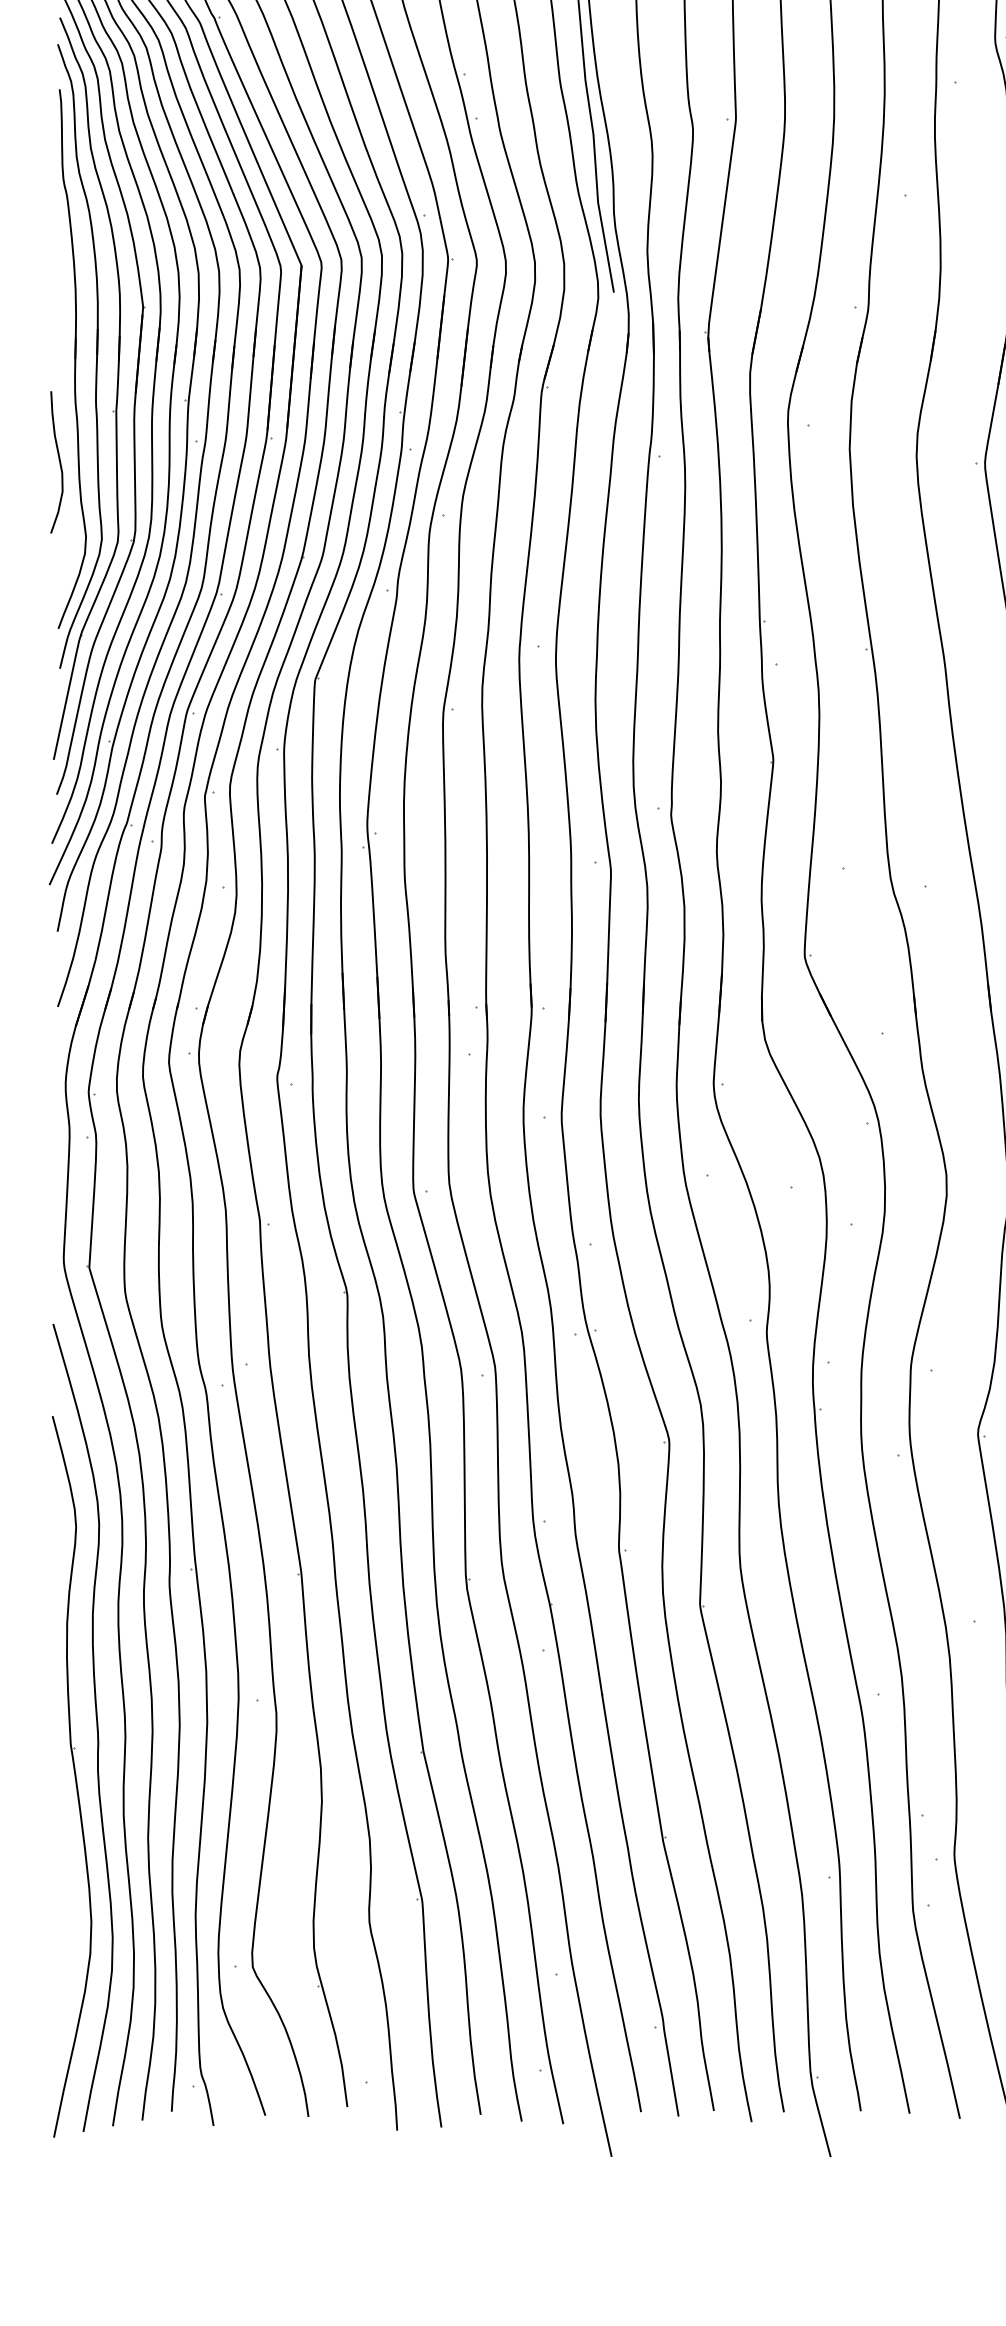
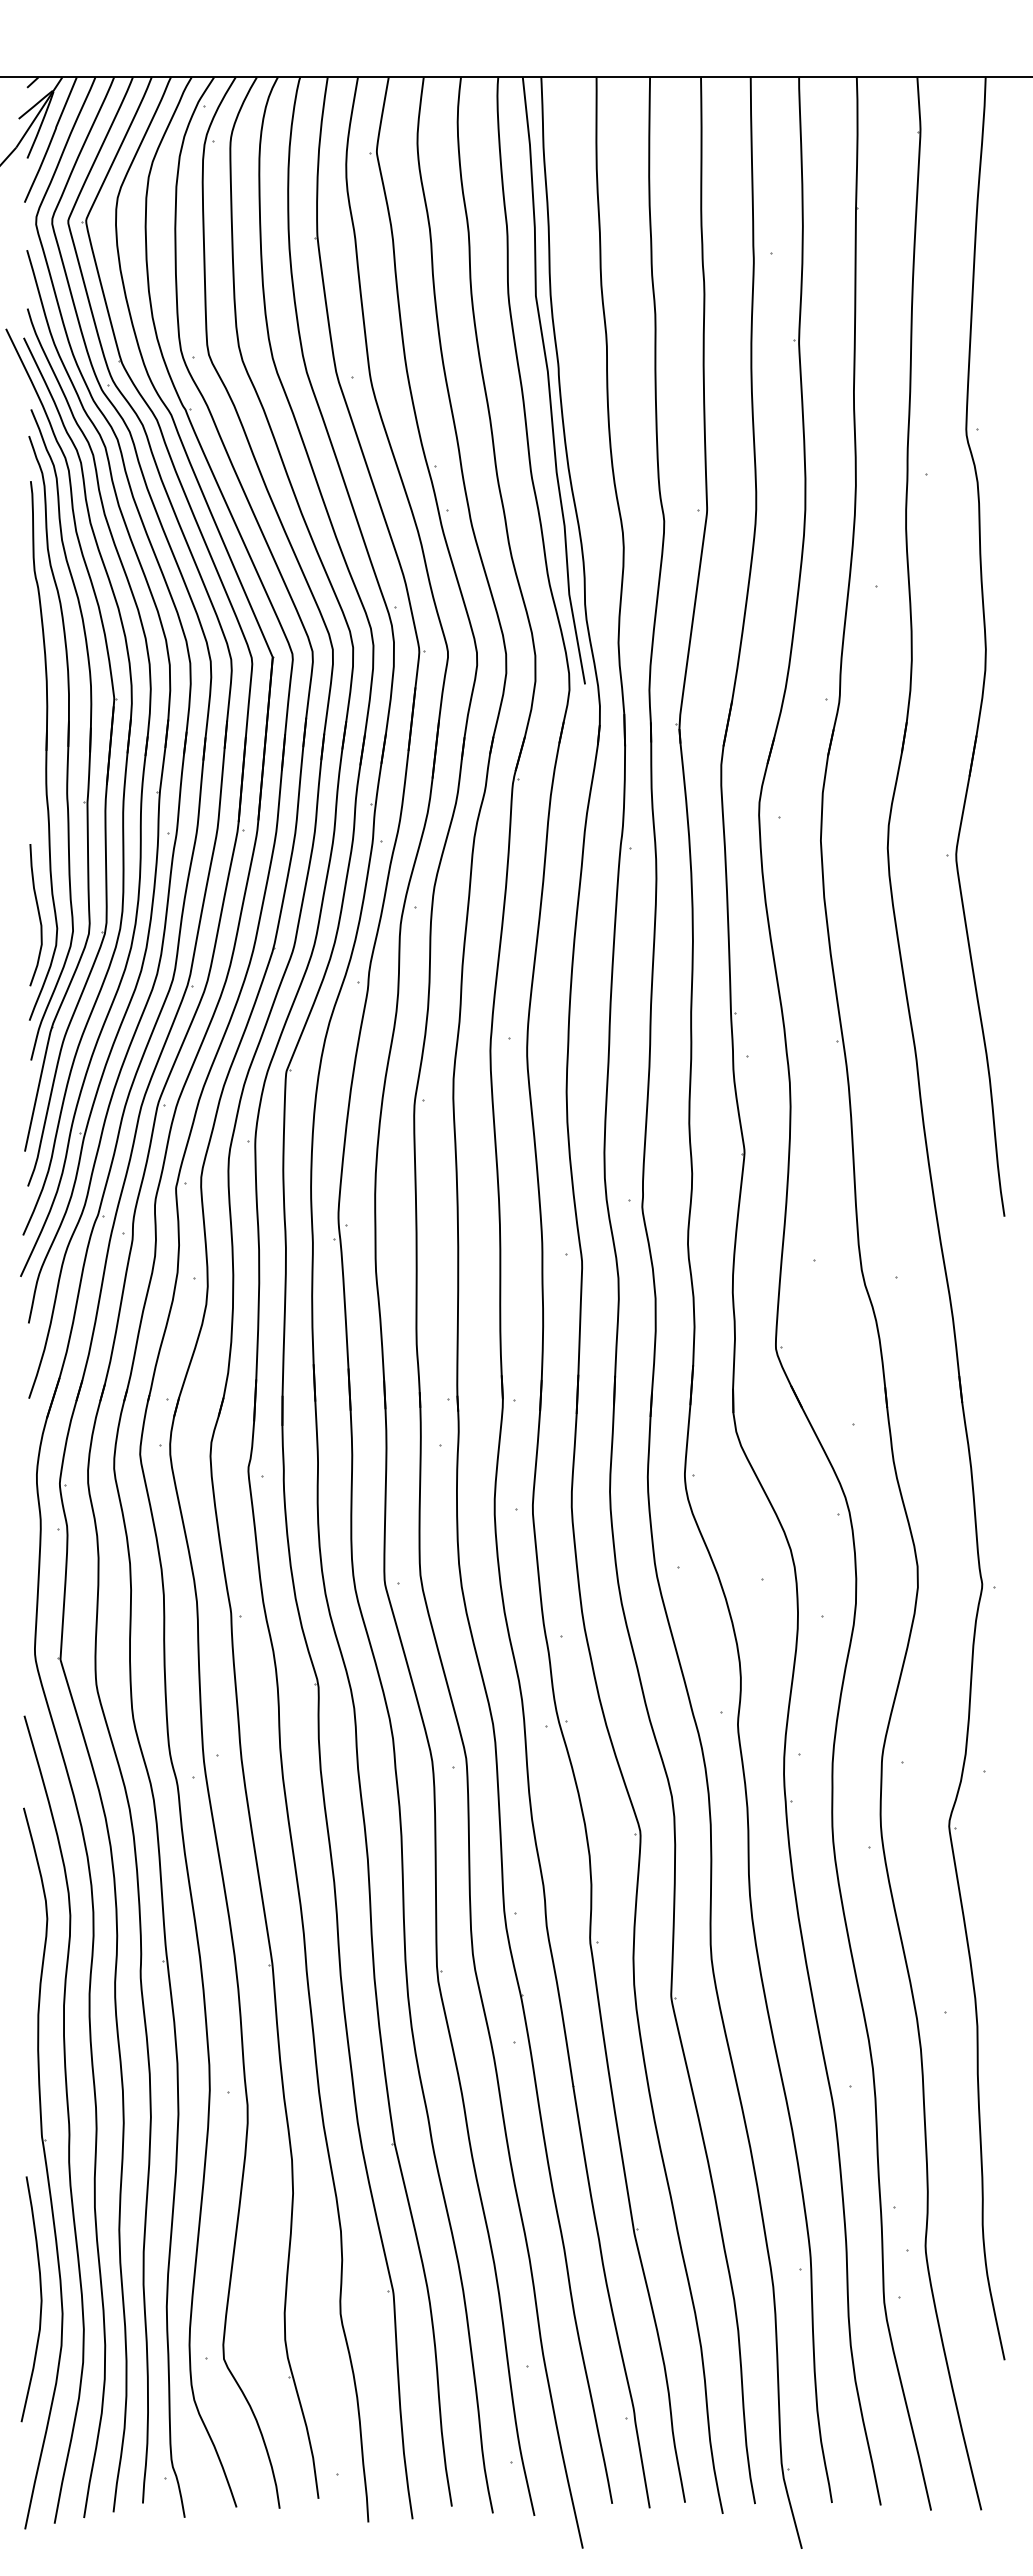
curve: (59, 462) -> (38, 915), moved
curve: (69, 1907) -> (40, 2299), added

